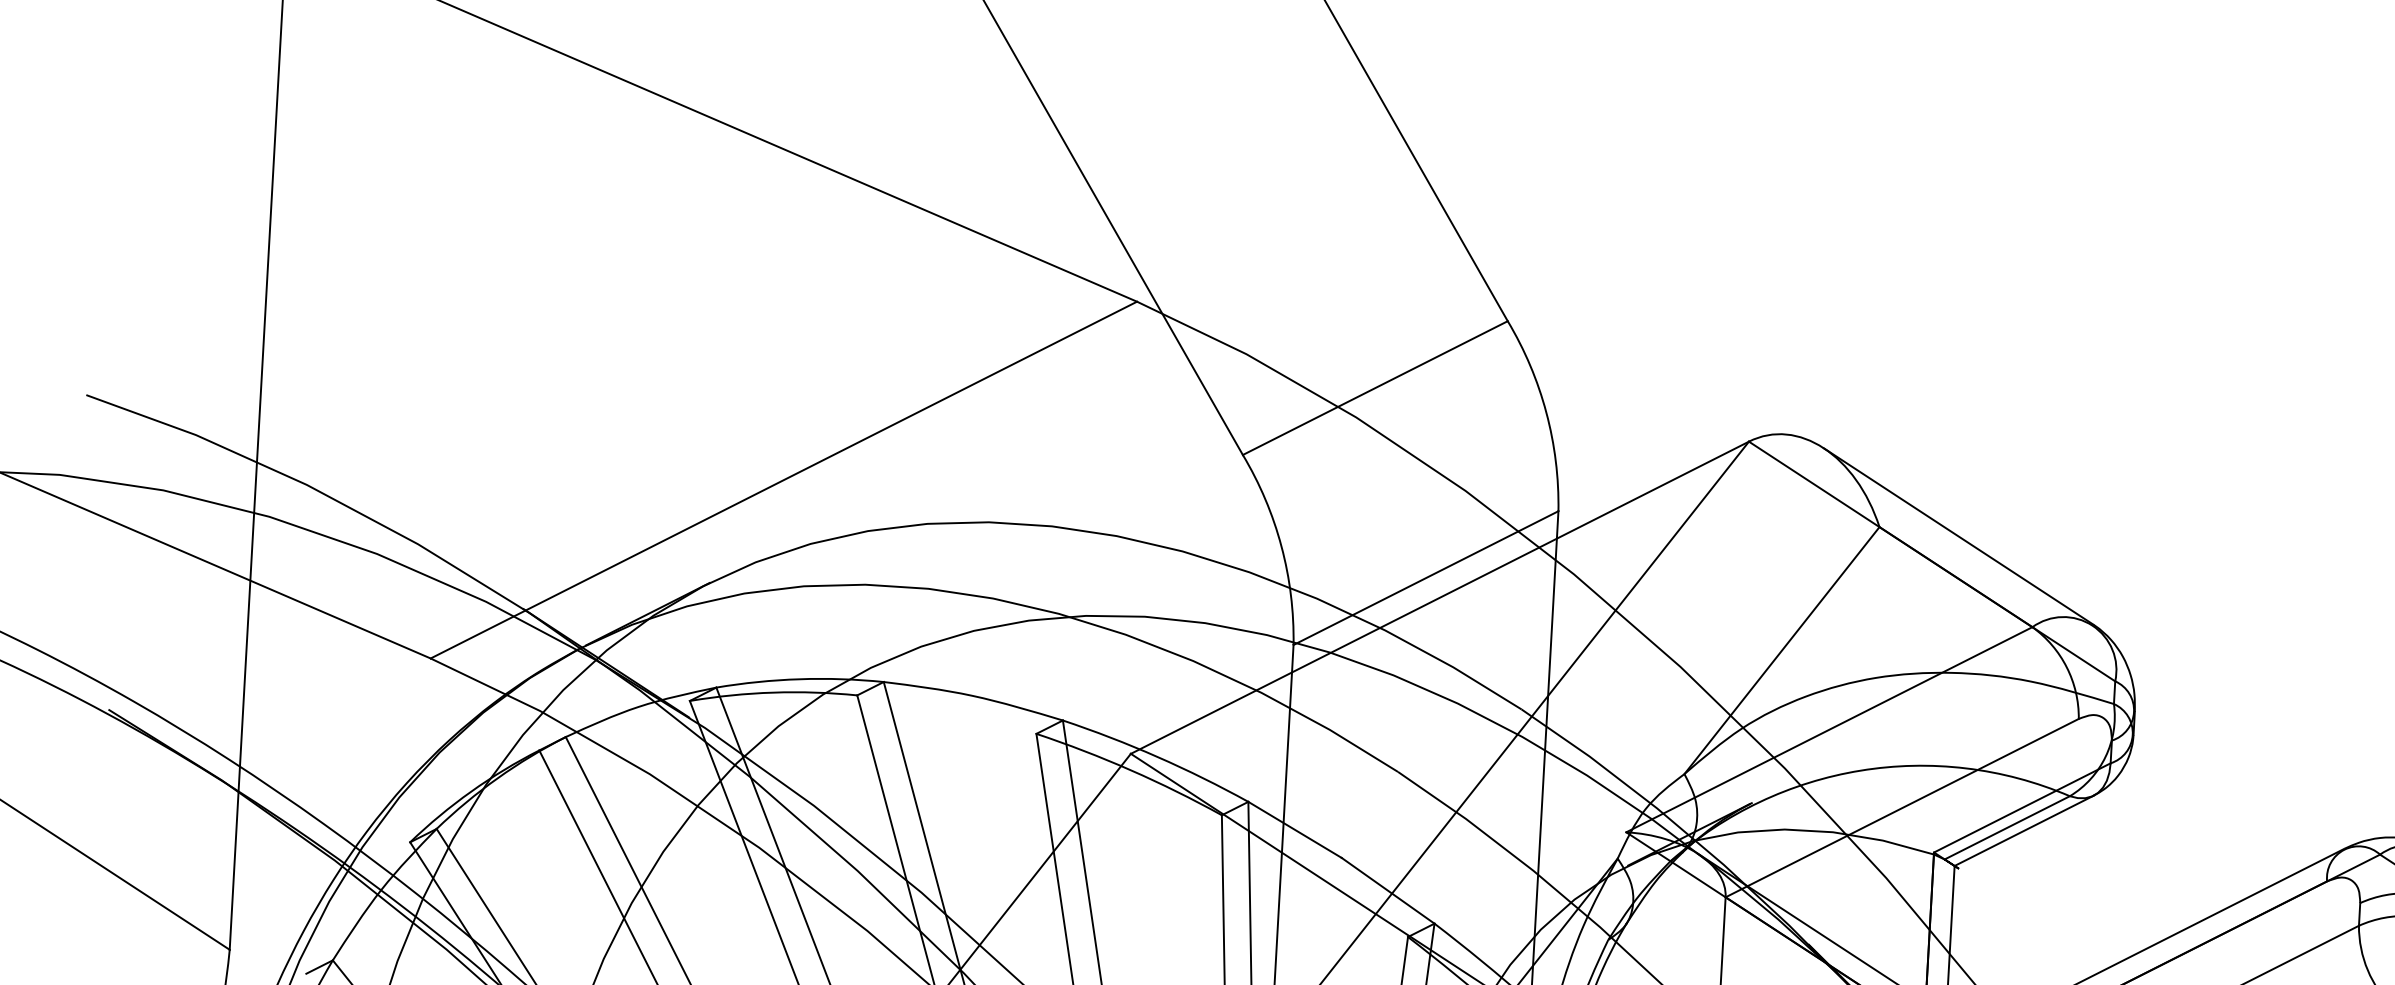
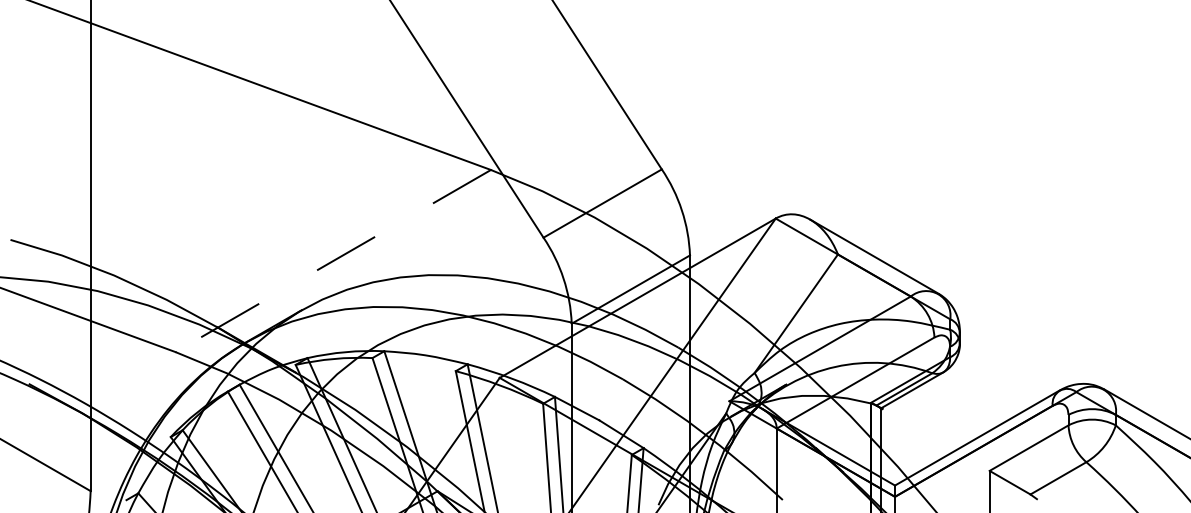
line: (782, 481) -> (332, 261), solid -> dashed

